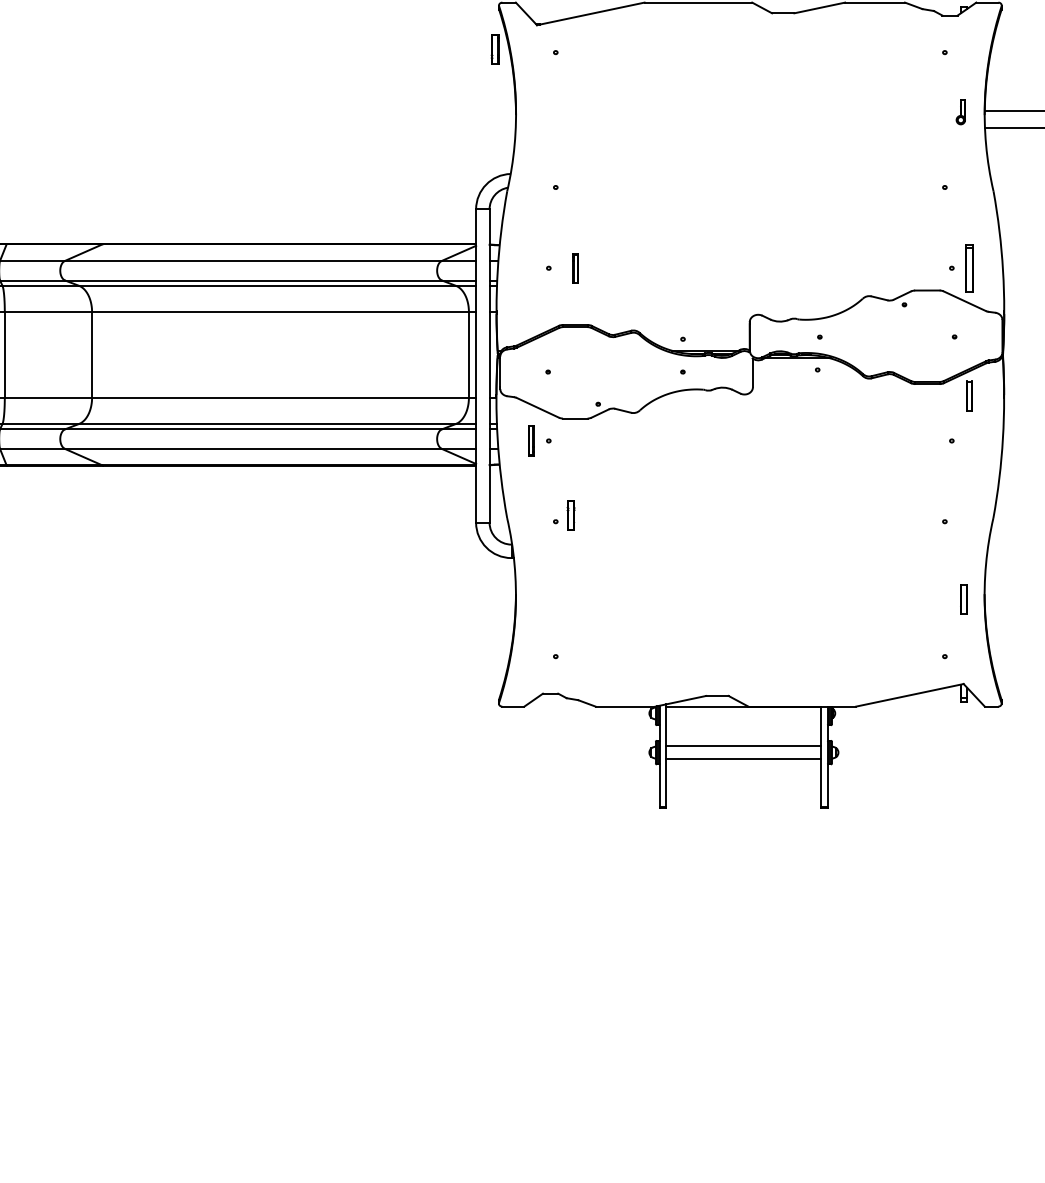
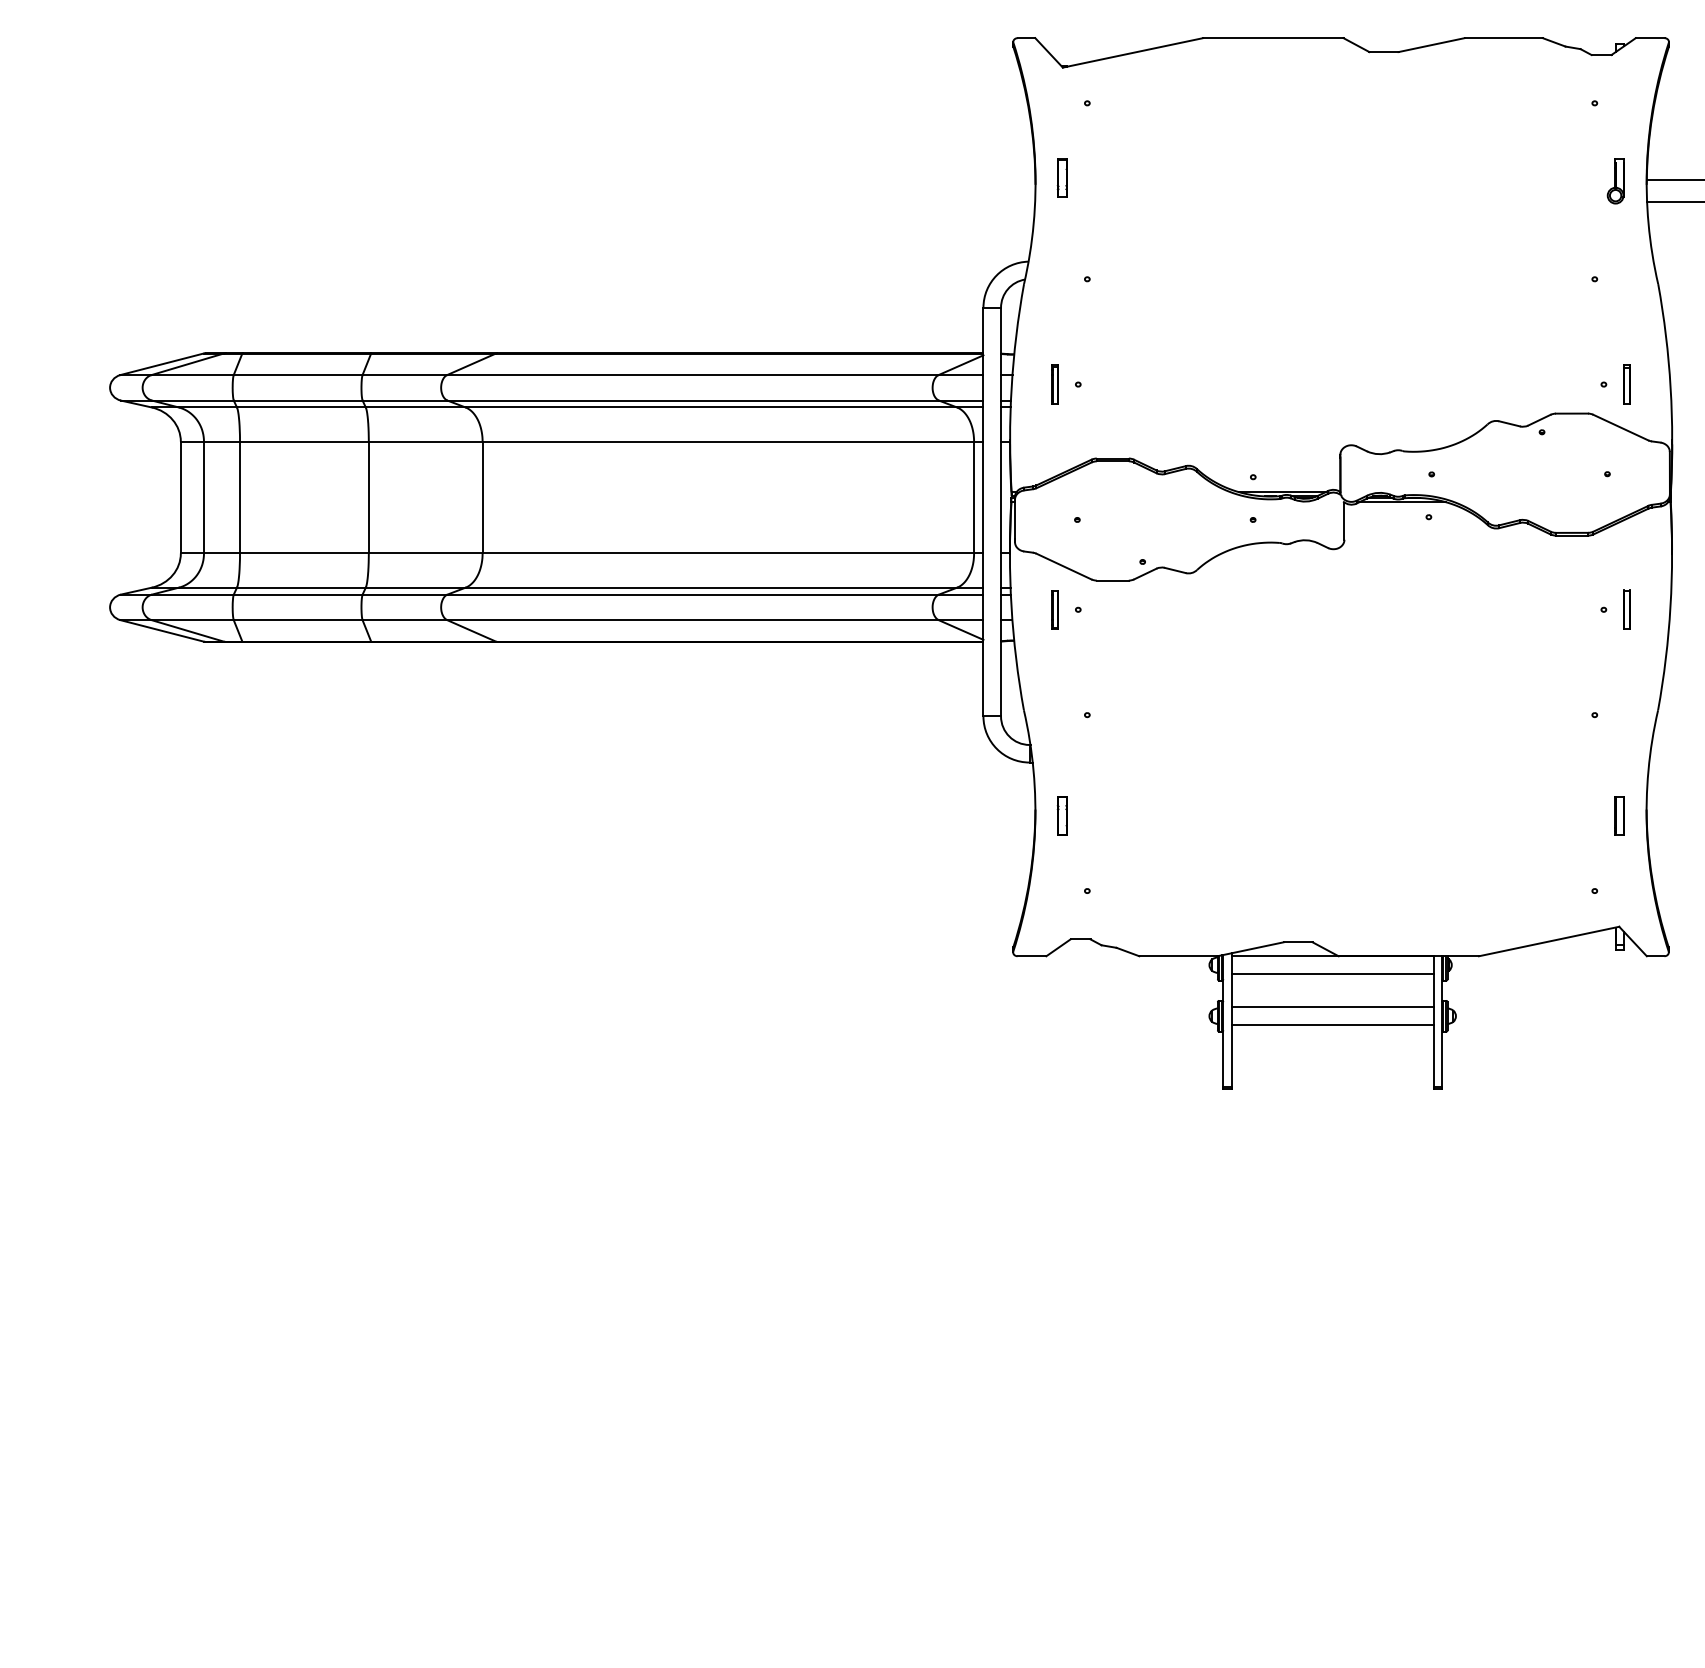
part: (494, 48) -> (1061, 177), moved
part: (960, 112) -> (1615, 181), size x1.43
part: (575, 268) -> (1054, 384), moved
part: (969, 268) -> (1626, 384), size x0.62
part: (969, 396) -> (1626, 609), moved
part: (570, 515) -> (1061, 815), moved
line: (743, 719) -> (1332, 973), added

